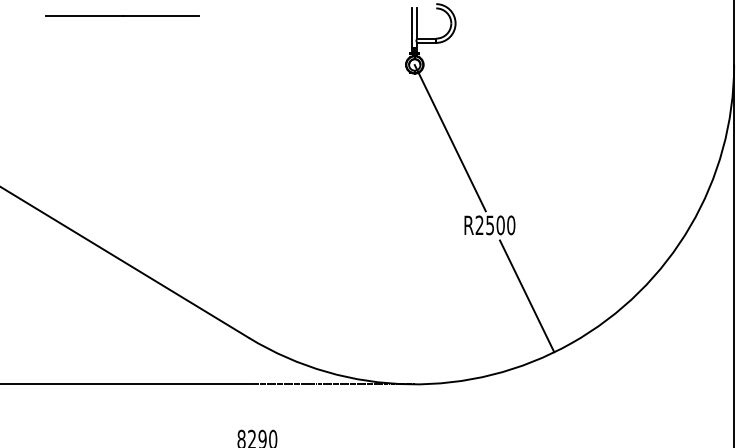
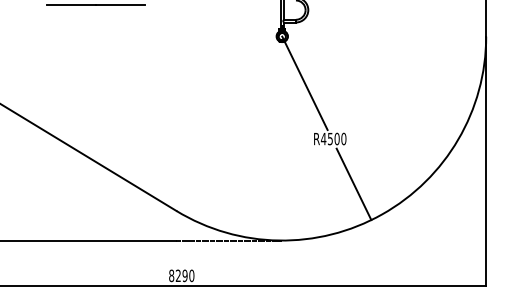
text: (479, 224) -> (323, 138), R2500 -> R4500

